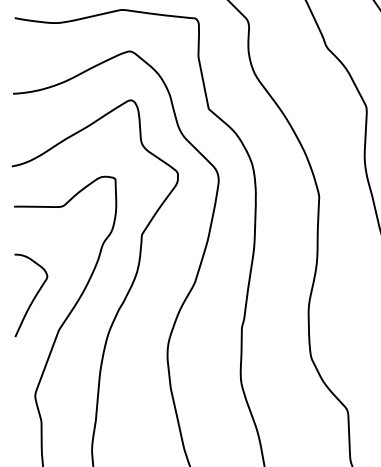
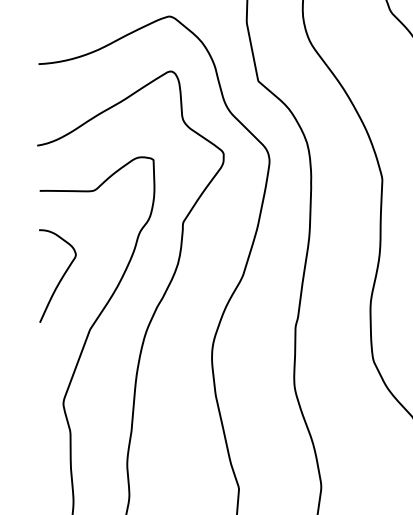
curve: (33, 297) -> (60, 278), moved

